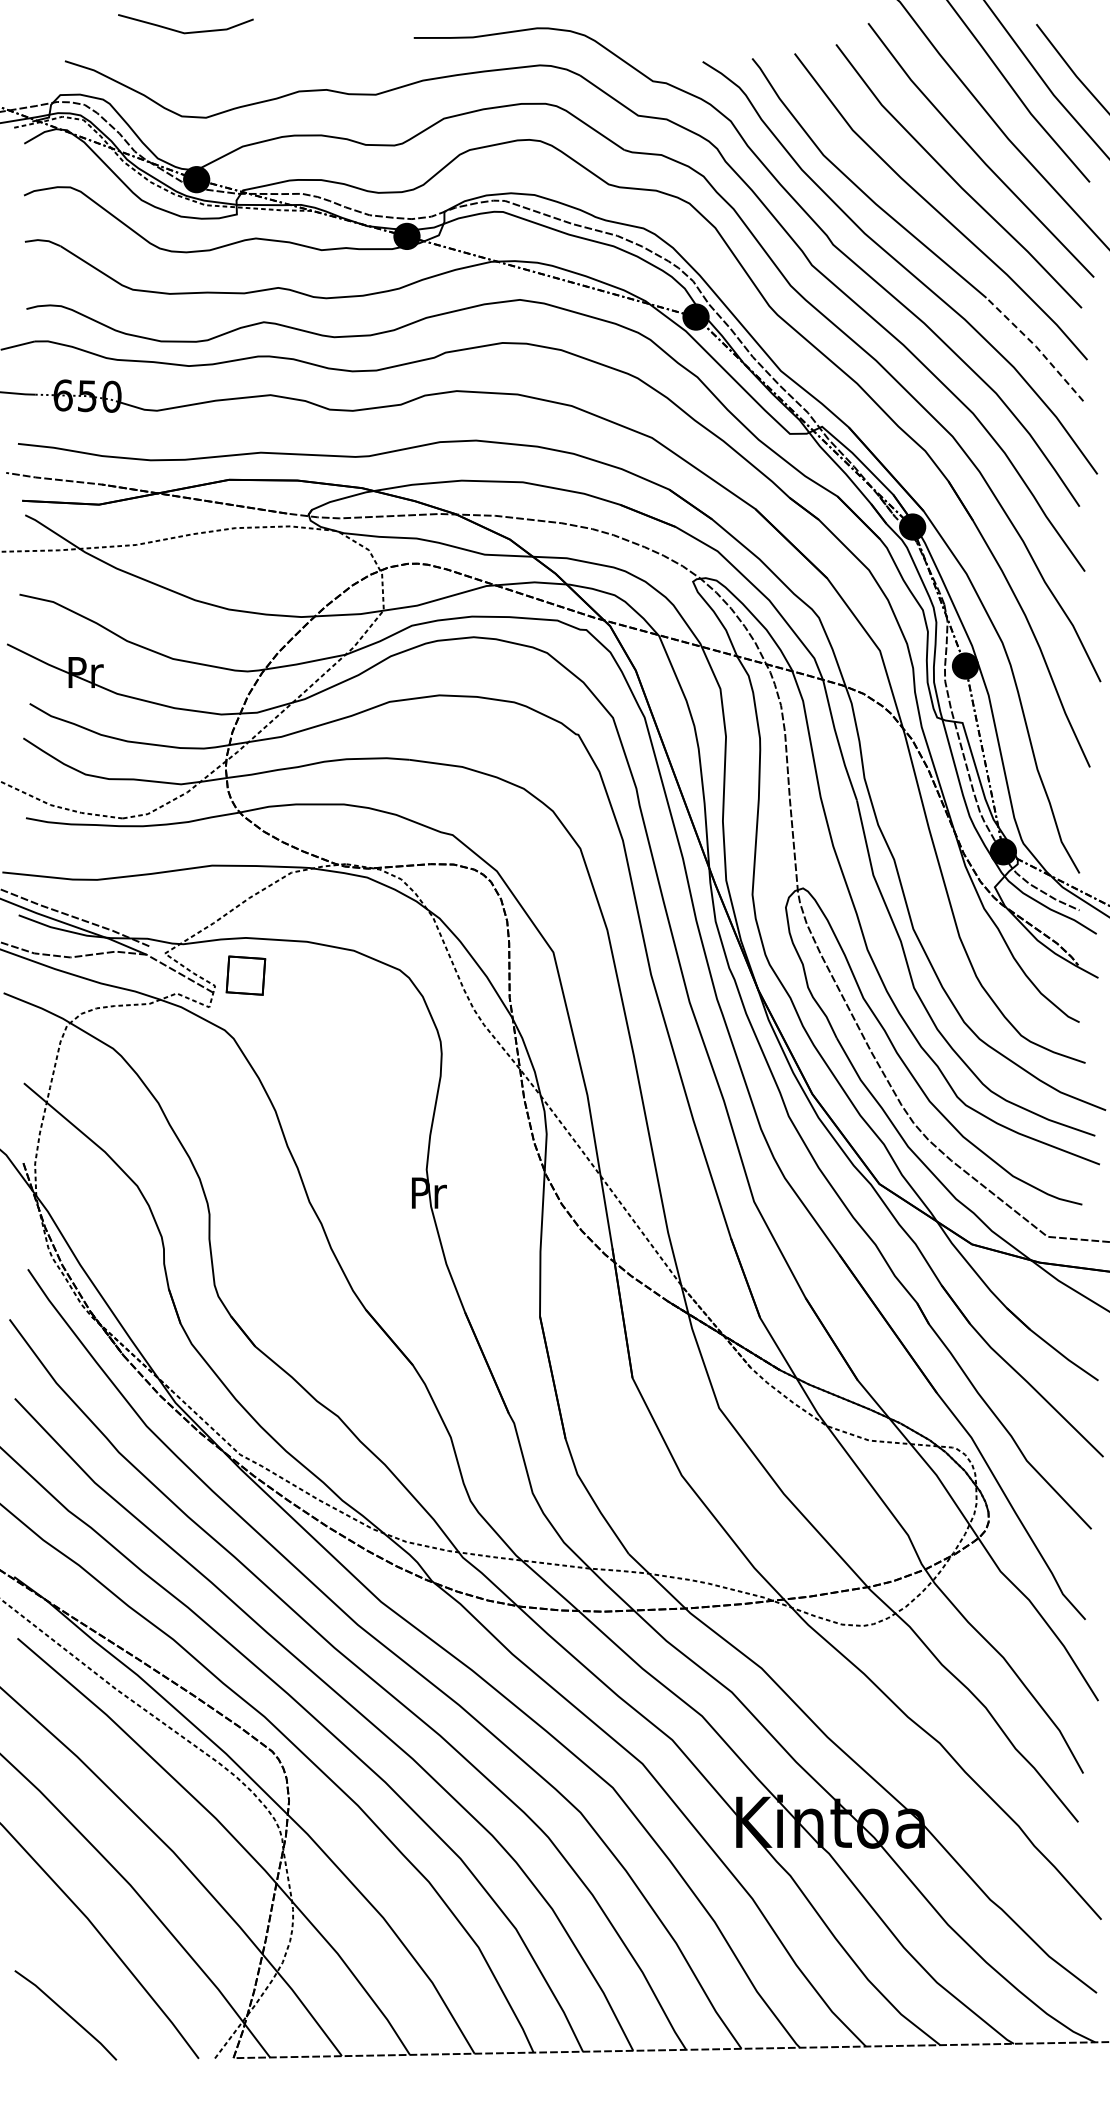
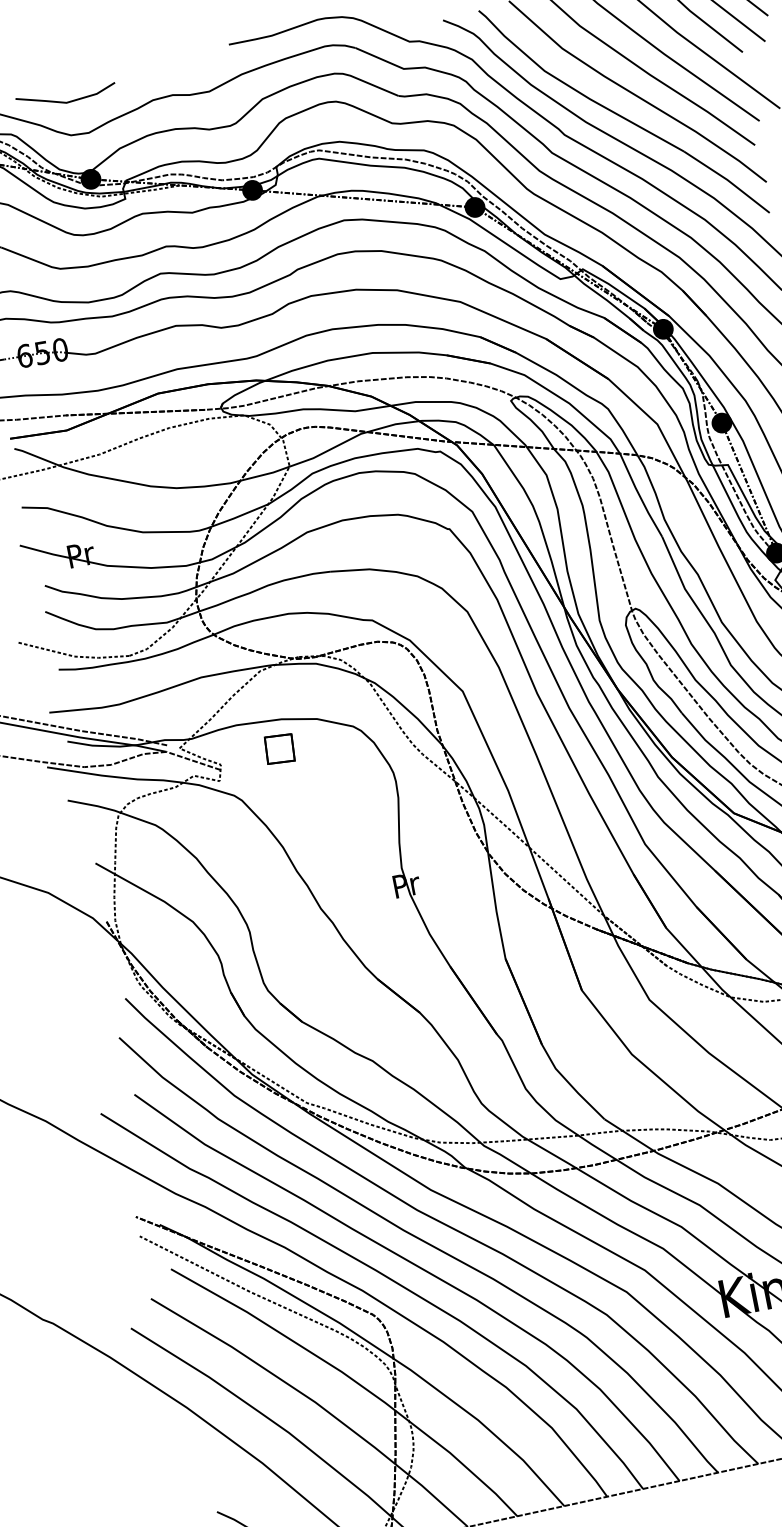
line: (182, 31) -> (64, 101), moved
line: (1036, 347) -> (727, 180), dashed -> solid
part: (245, 975) -> (279, 749), moved

